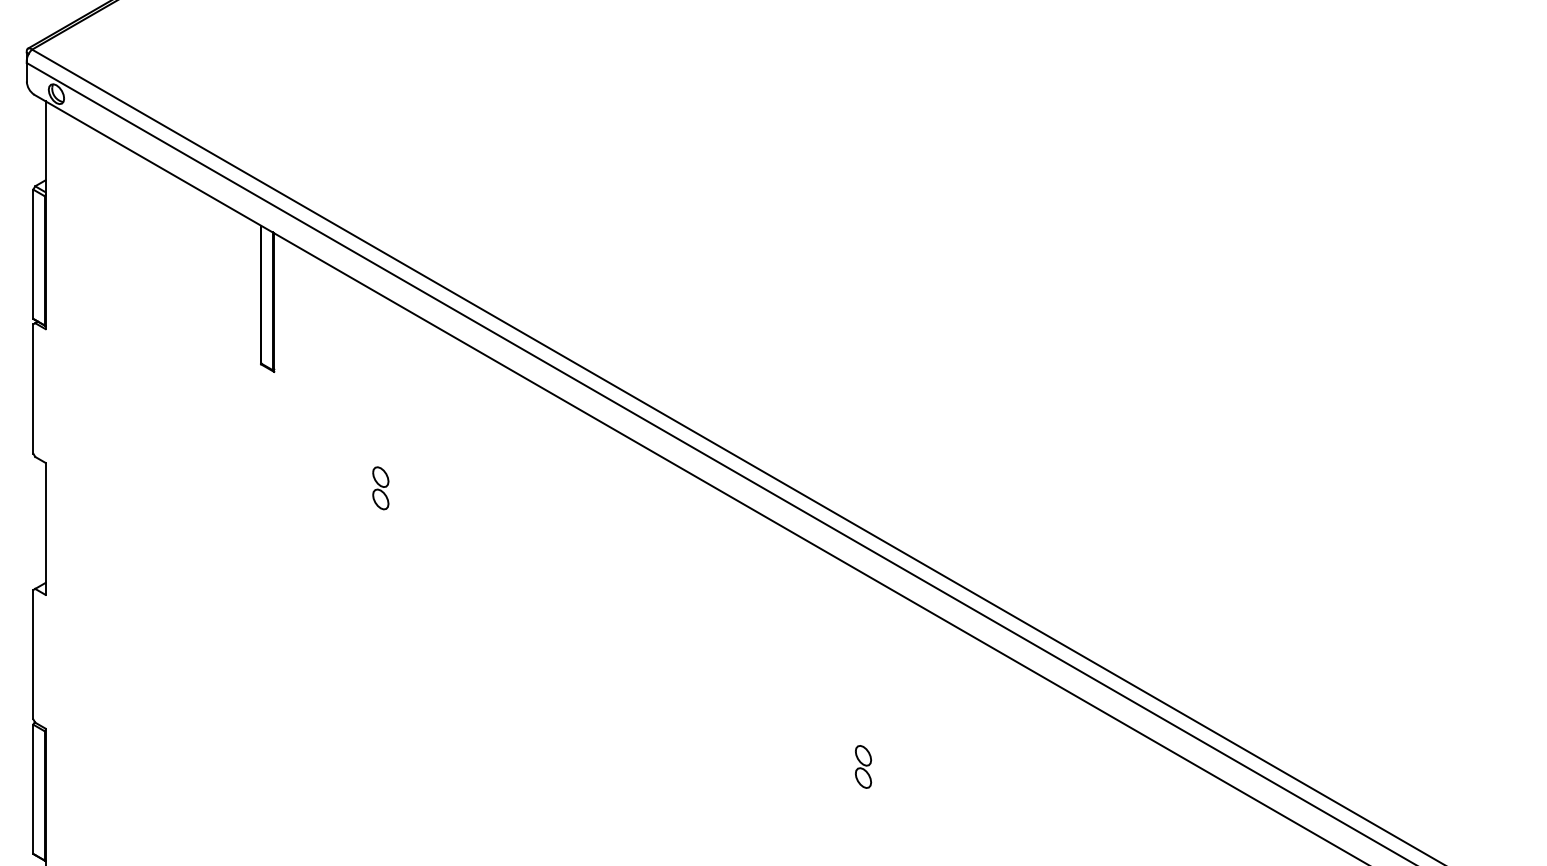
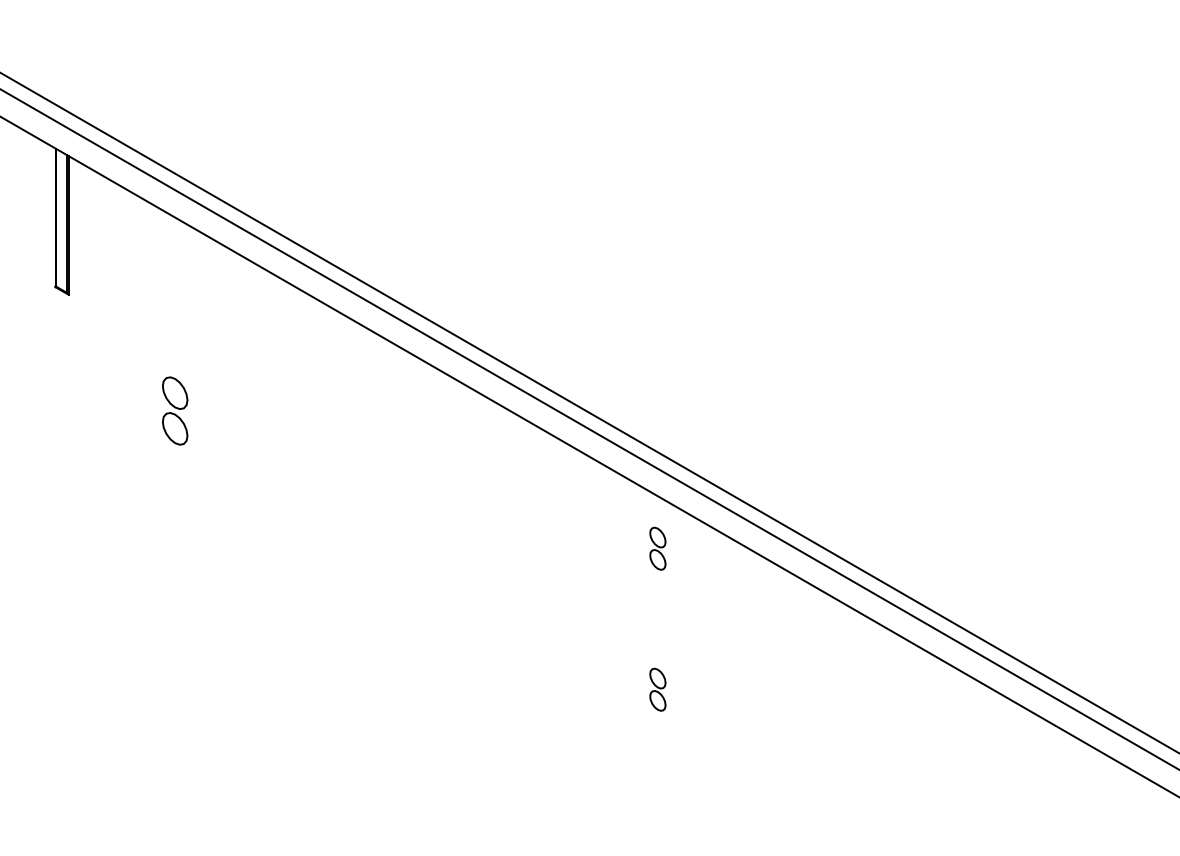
part: (380, 488) -> (174, 411), size x1.6
part: (863, 625) -> (657, 548), added

